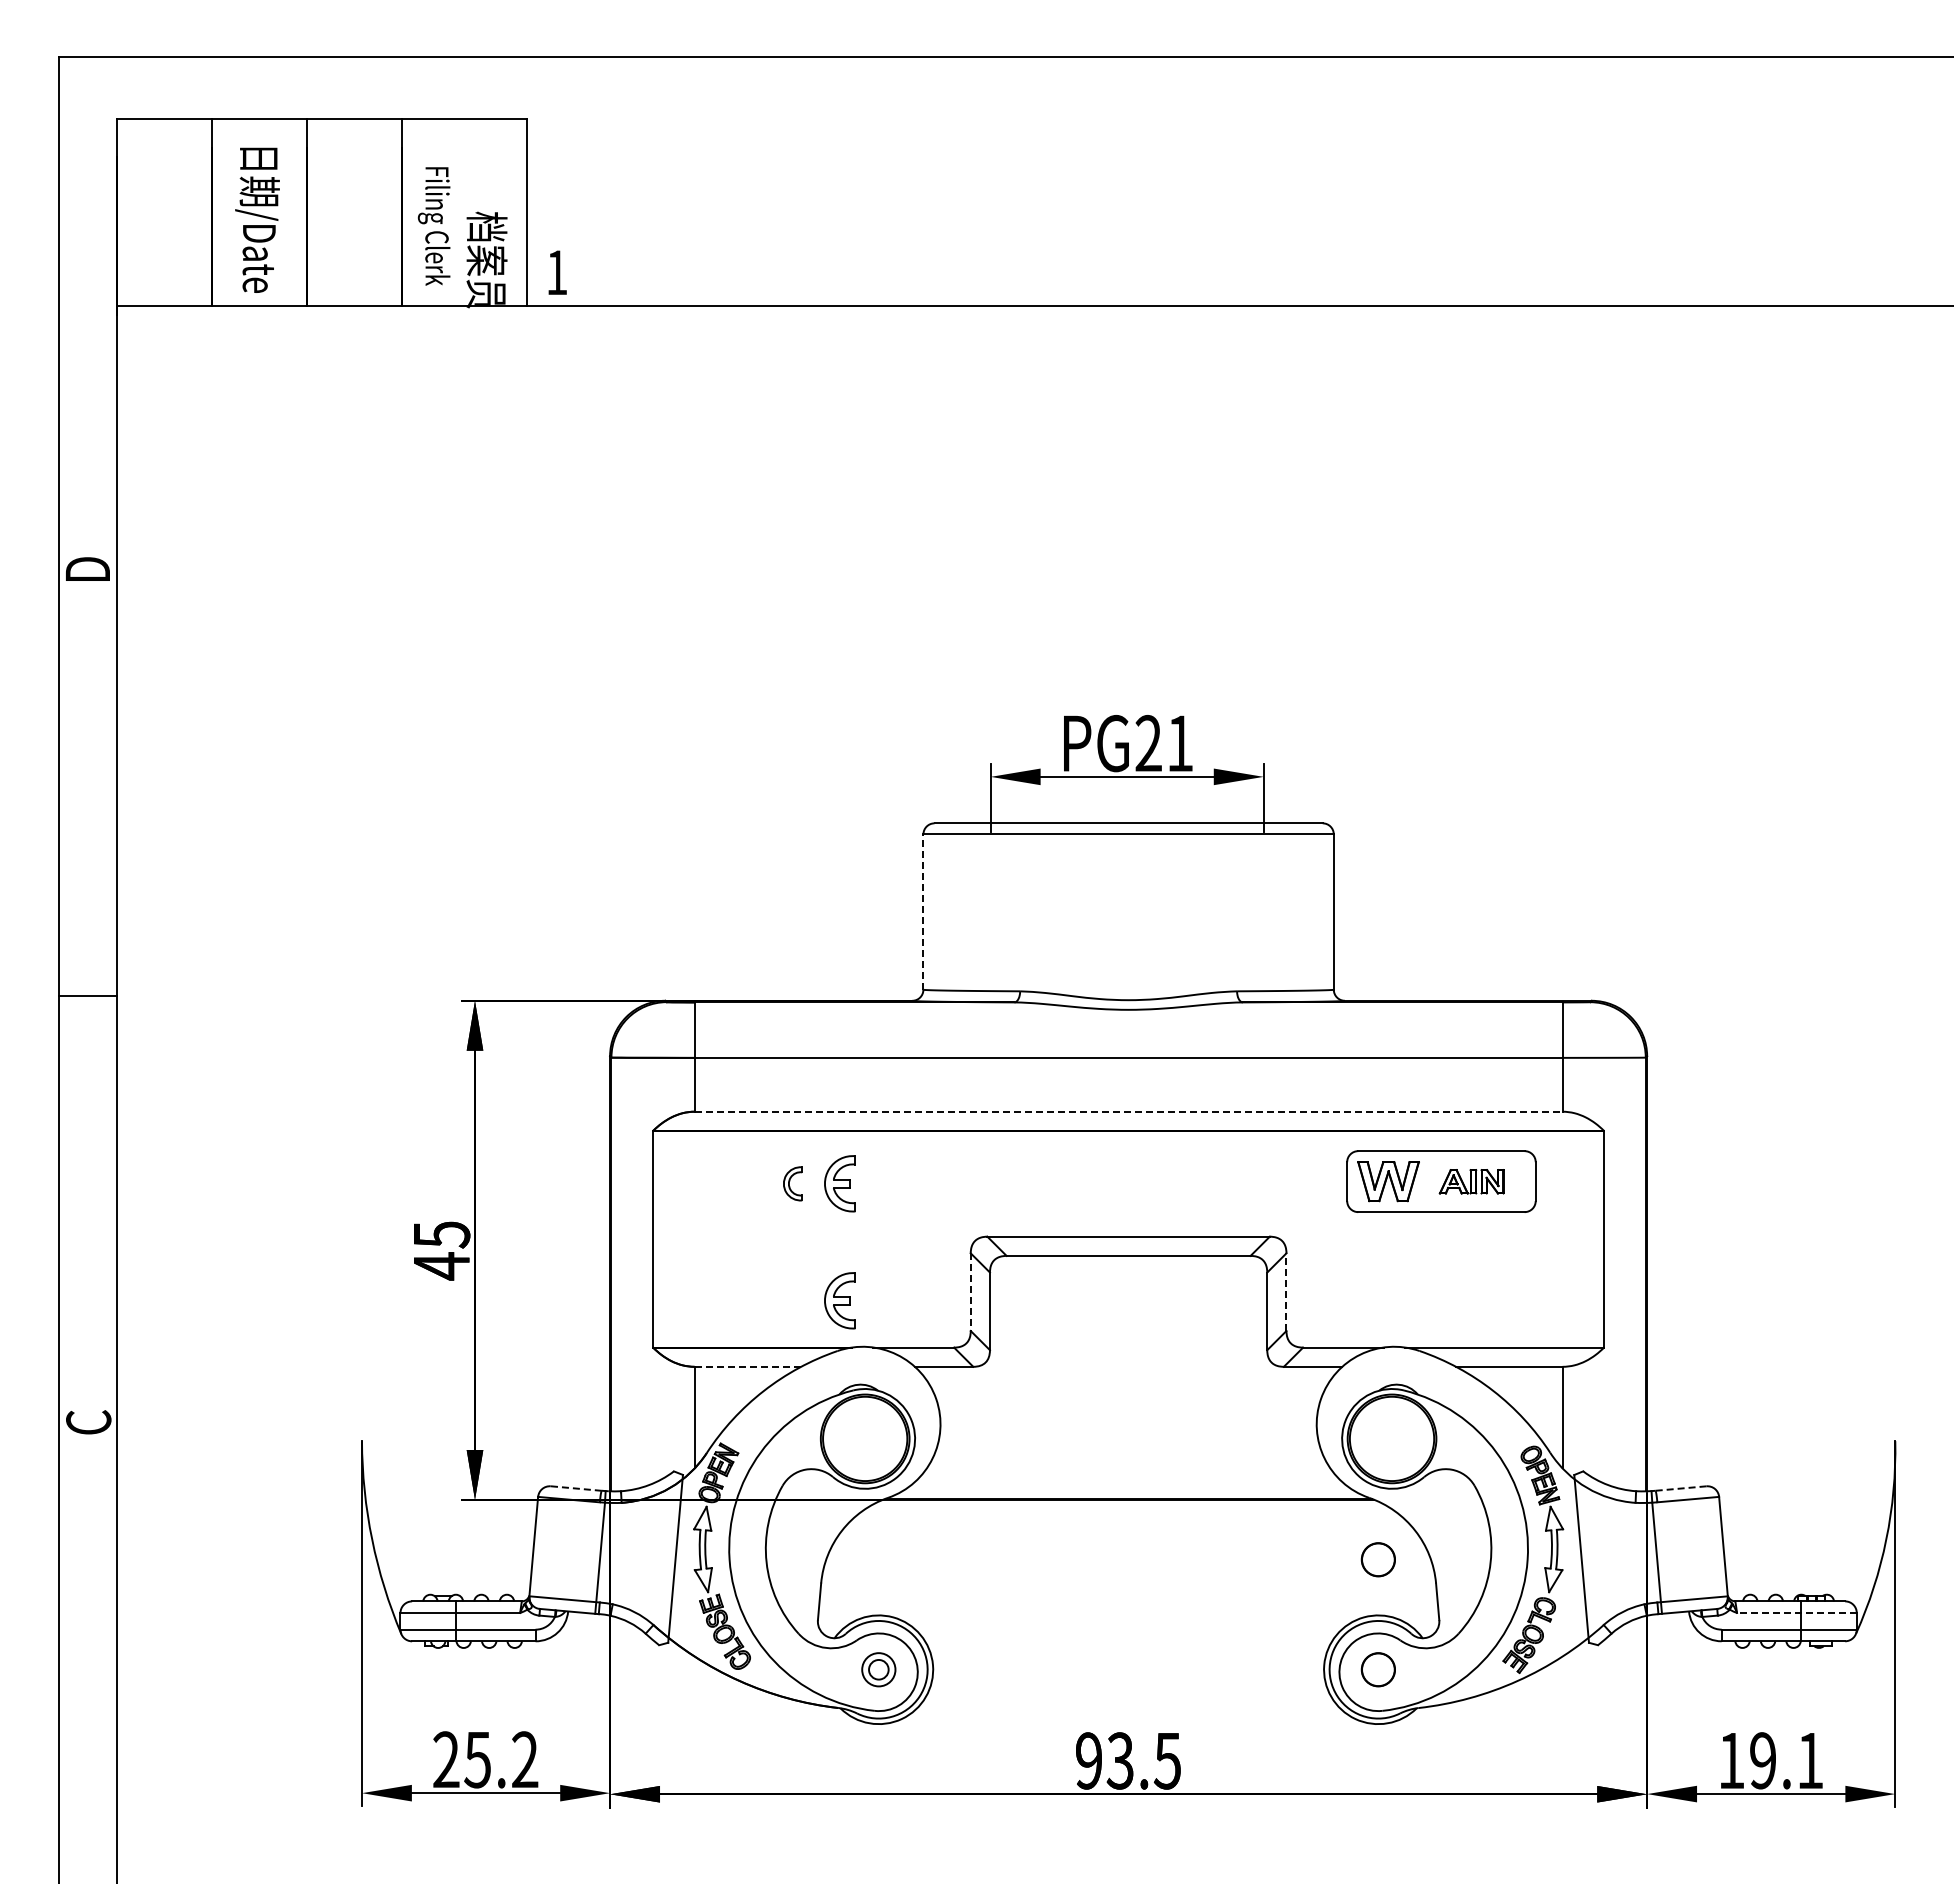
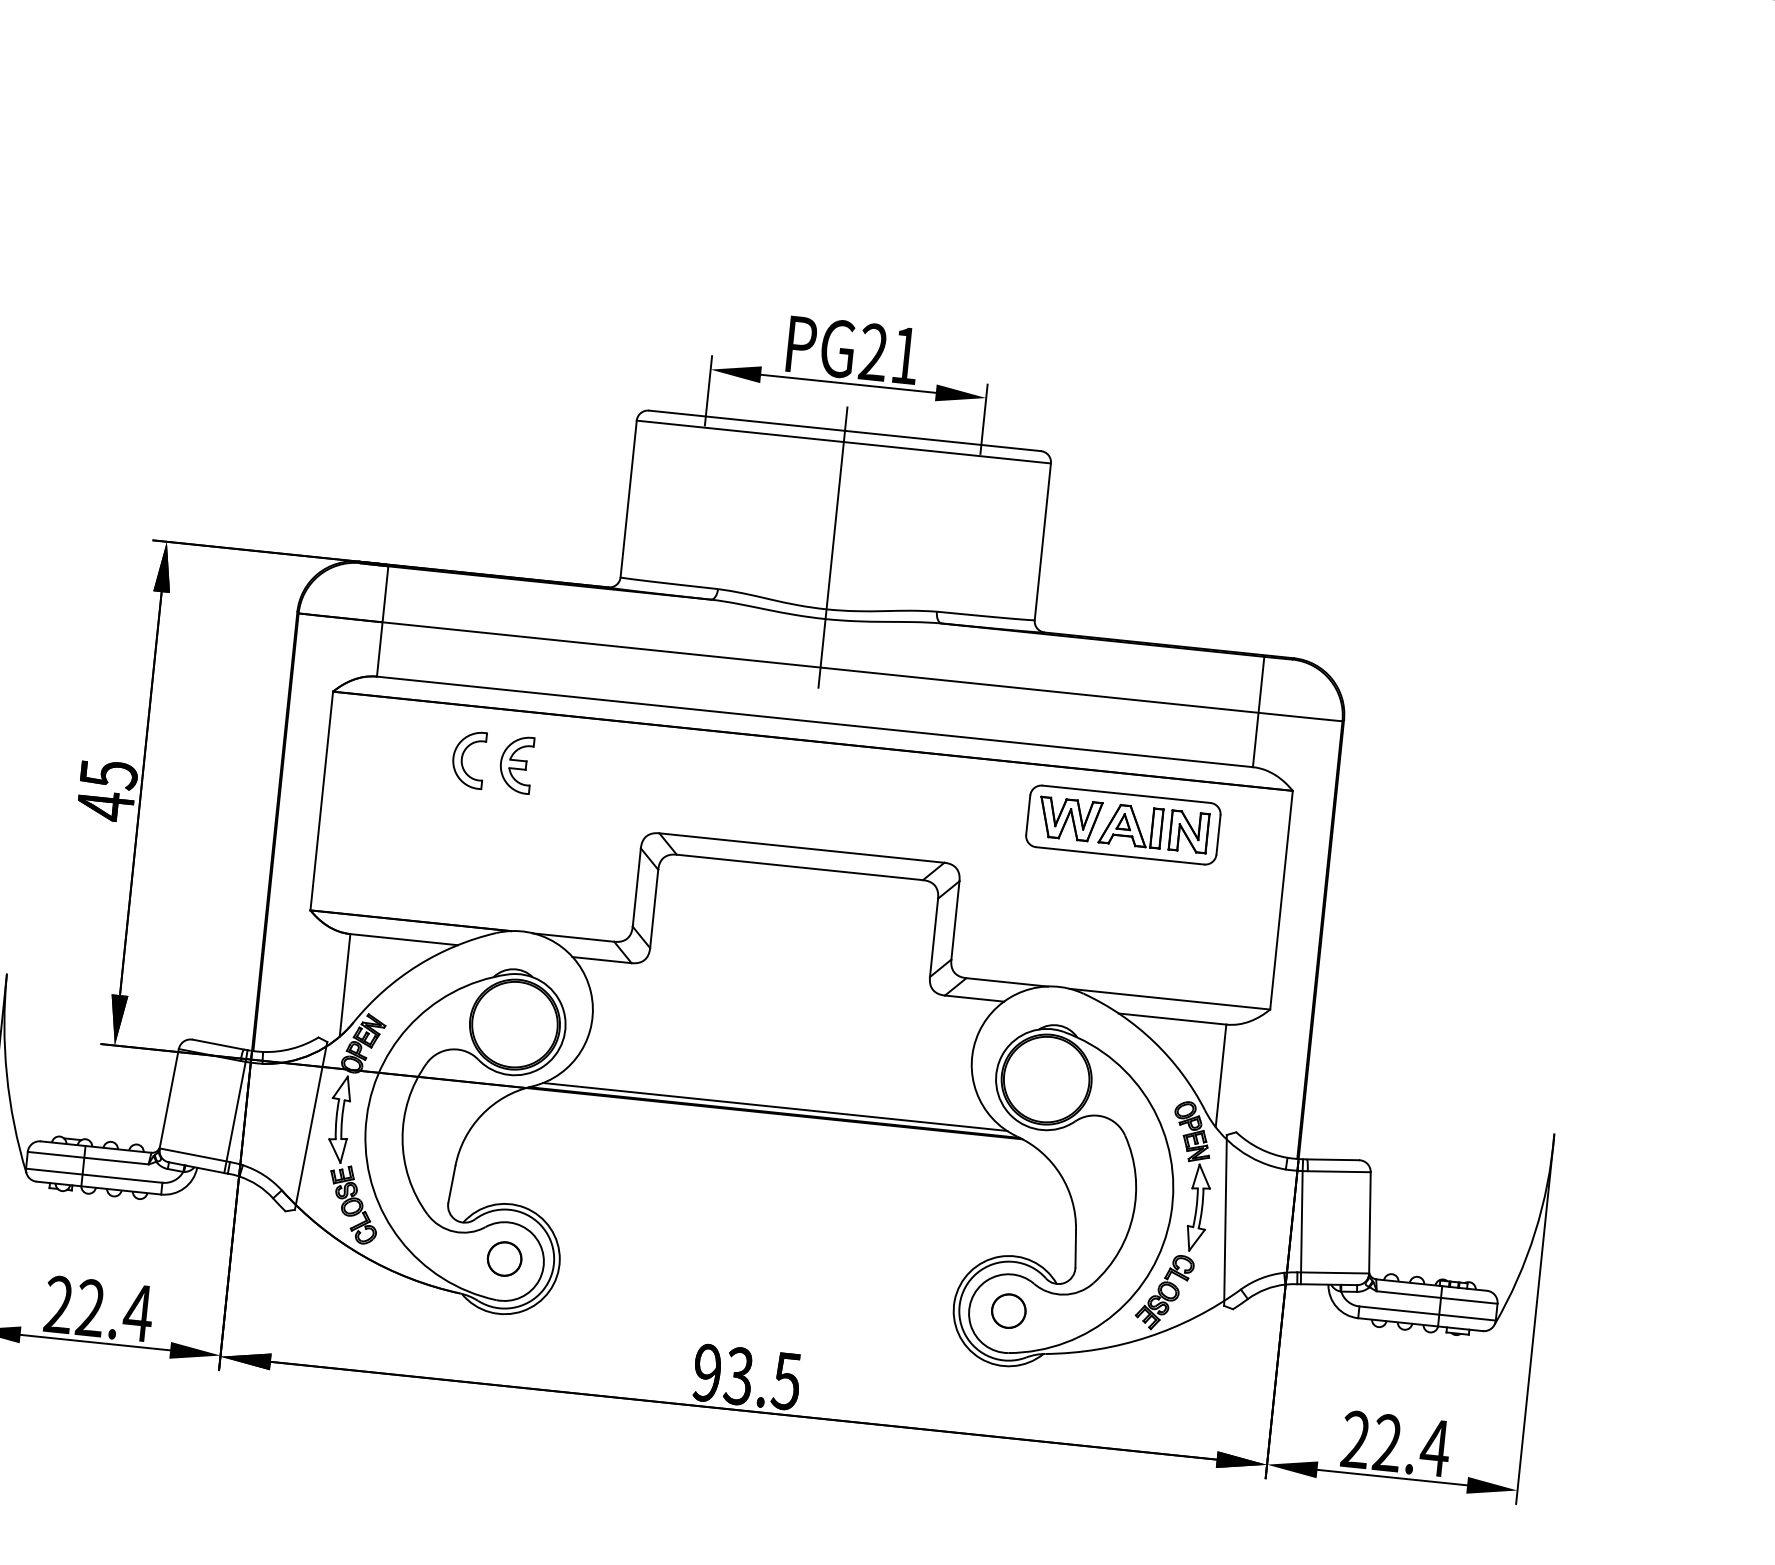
line: (923, 912) -> (628, 499), dashed -> solid
line: (1128, 938) -> (832, 547), added
line: (1128, 1111) -> (814, 721), dashed -> solid
part: (1471, 1181) -> (1153, 828), size x1.67
part: (792, 1183) -> (468, 759), size x1.67
line: (970, 1292) -> (636, 887), dashed -> solid
line: (1286, 1292) -> (955, 920), dashed -> solid
part: (839, 1300) -> (503, 882), removed
line: (747, 1366) -> (403, 939), dashed -> solid
line: (576, 1488) -> (218, 1044), dashed -> solid
line: (1680, 1488) -> (1332, 1159), dashed -> solid
line: (1128, 1493) -> (775, 1107), added
circle: (1377, 1559) -> (1019, 1199), removed
line: (1796, 1613) -> (1436, 1297), dashed -> solid
circle: (878, 1669) -> (504, 1258), size x1.67
text: (501, 1759) -> (114, 1310), 25.2 -> 22.4
text: (1771, 1760) -> (1396, 1443), 19.1 -> 22.4

